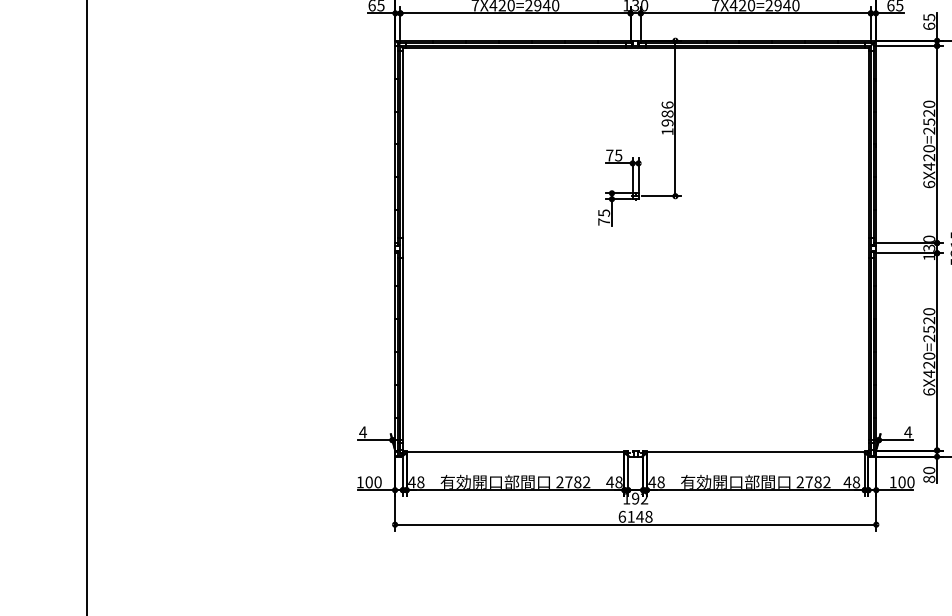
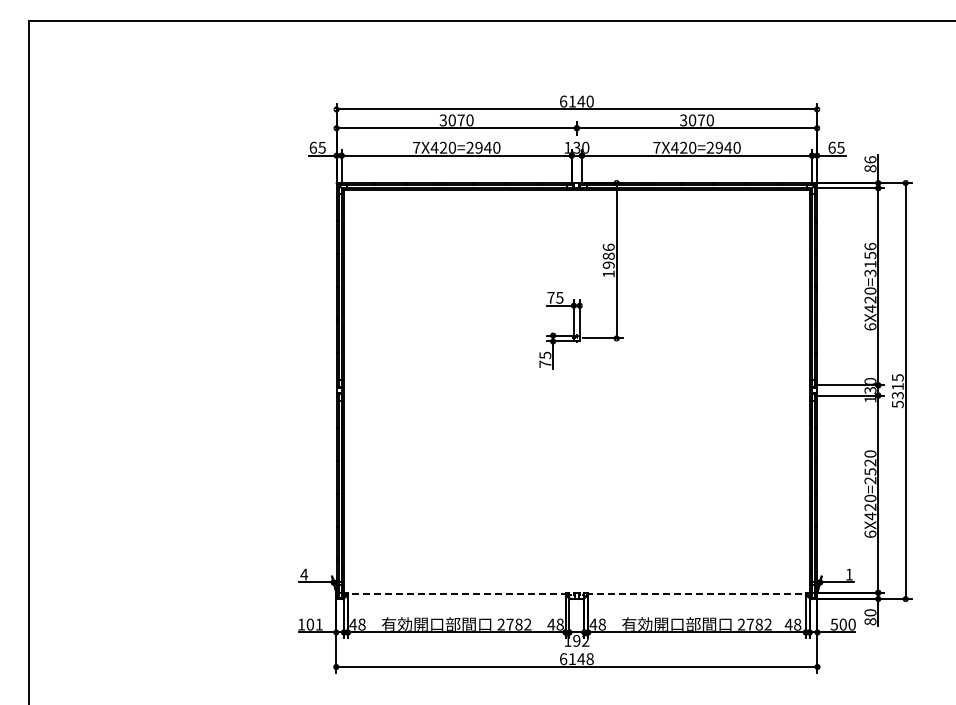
text: (929, 22) -> (870, 164), 65 -> 86
text: (929, 117) -> (870, 259), 6X420=2520 -> 6X420=3156
text: (908, 432) -> (849, 574), 4 -> 1
line: (515, 452) -> (456, 594), solid -> dashed
line: (756, 452) -> (697, 594), solid -> dashed
text: (377, 482) -> (318, 624), 100 -> 101
text: (892, 482) -> (833, 624), 100 -> 500

